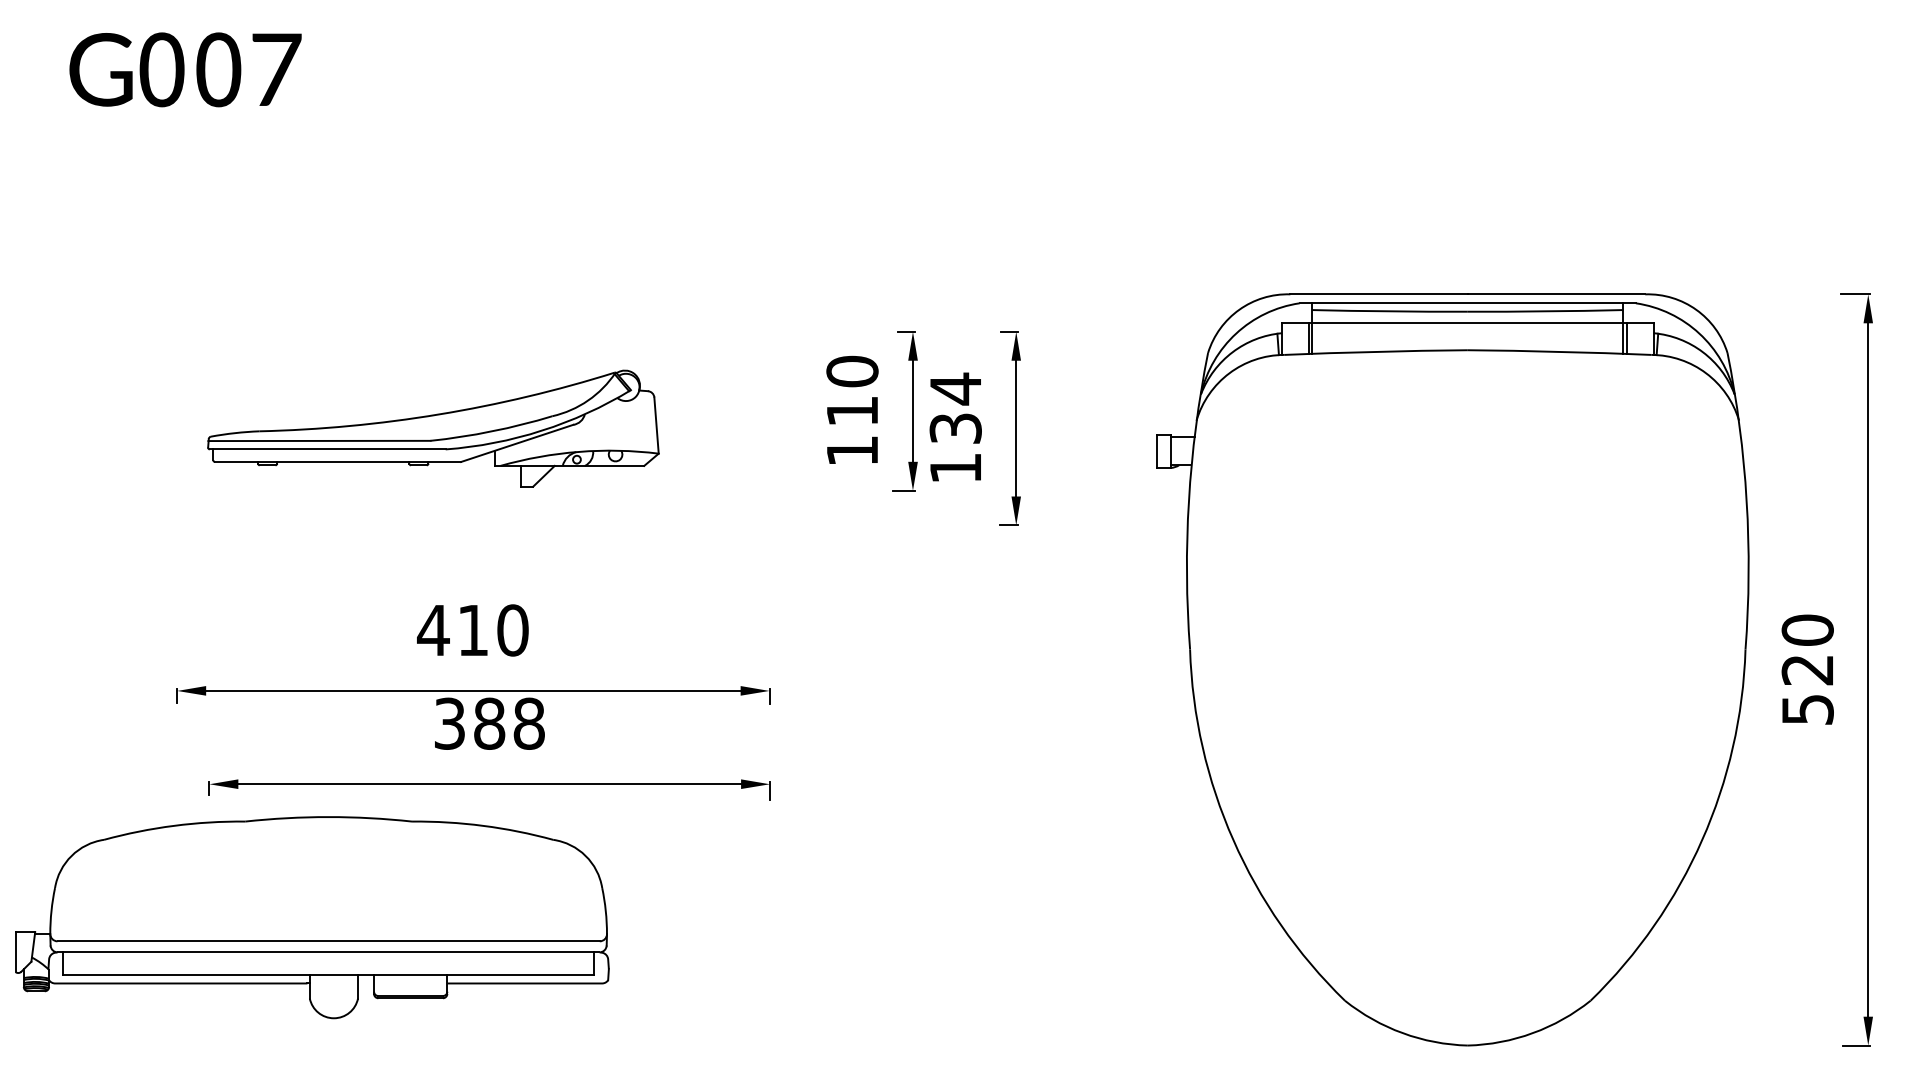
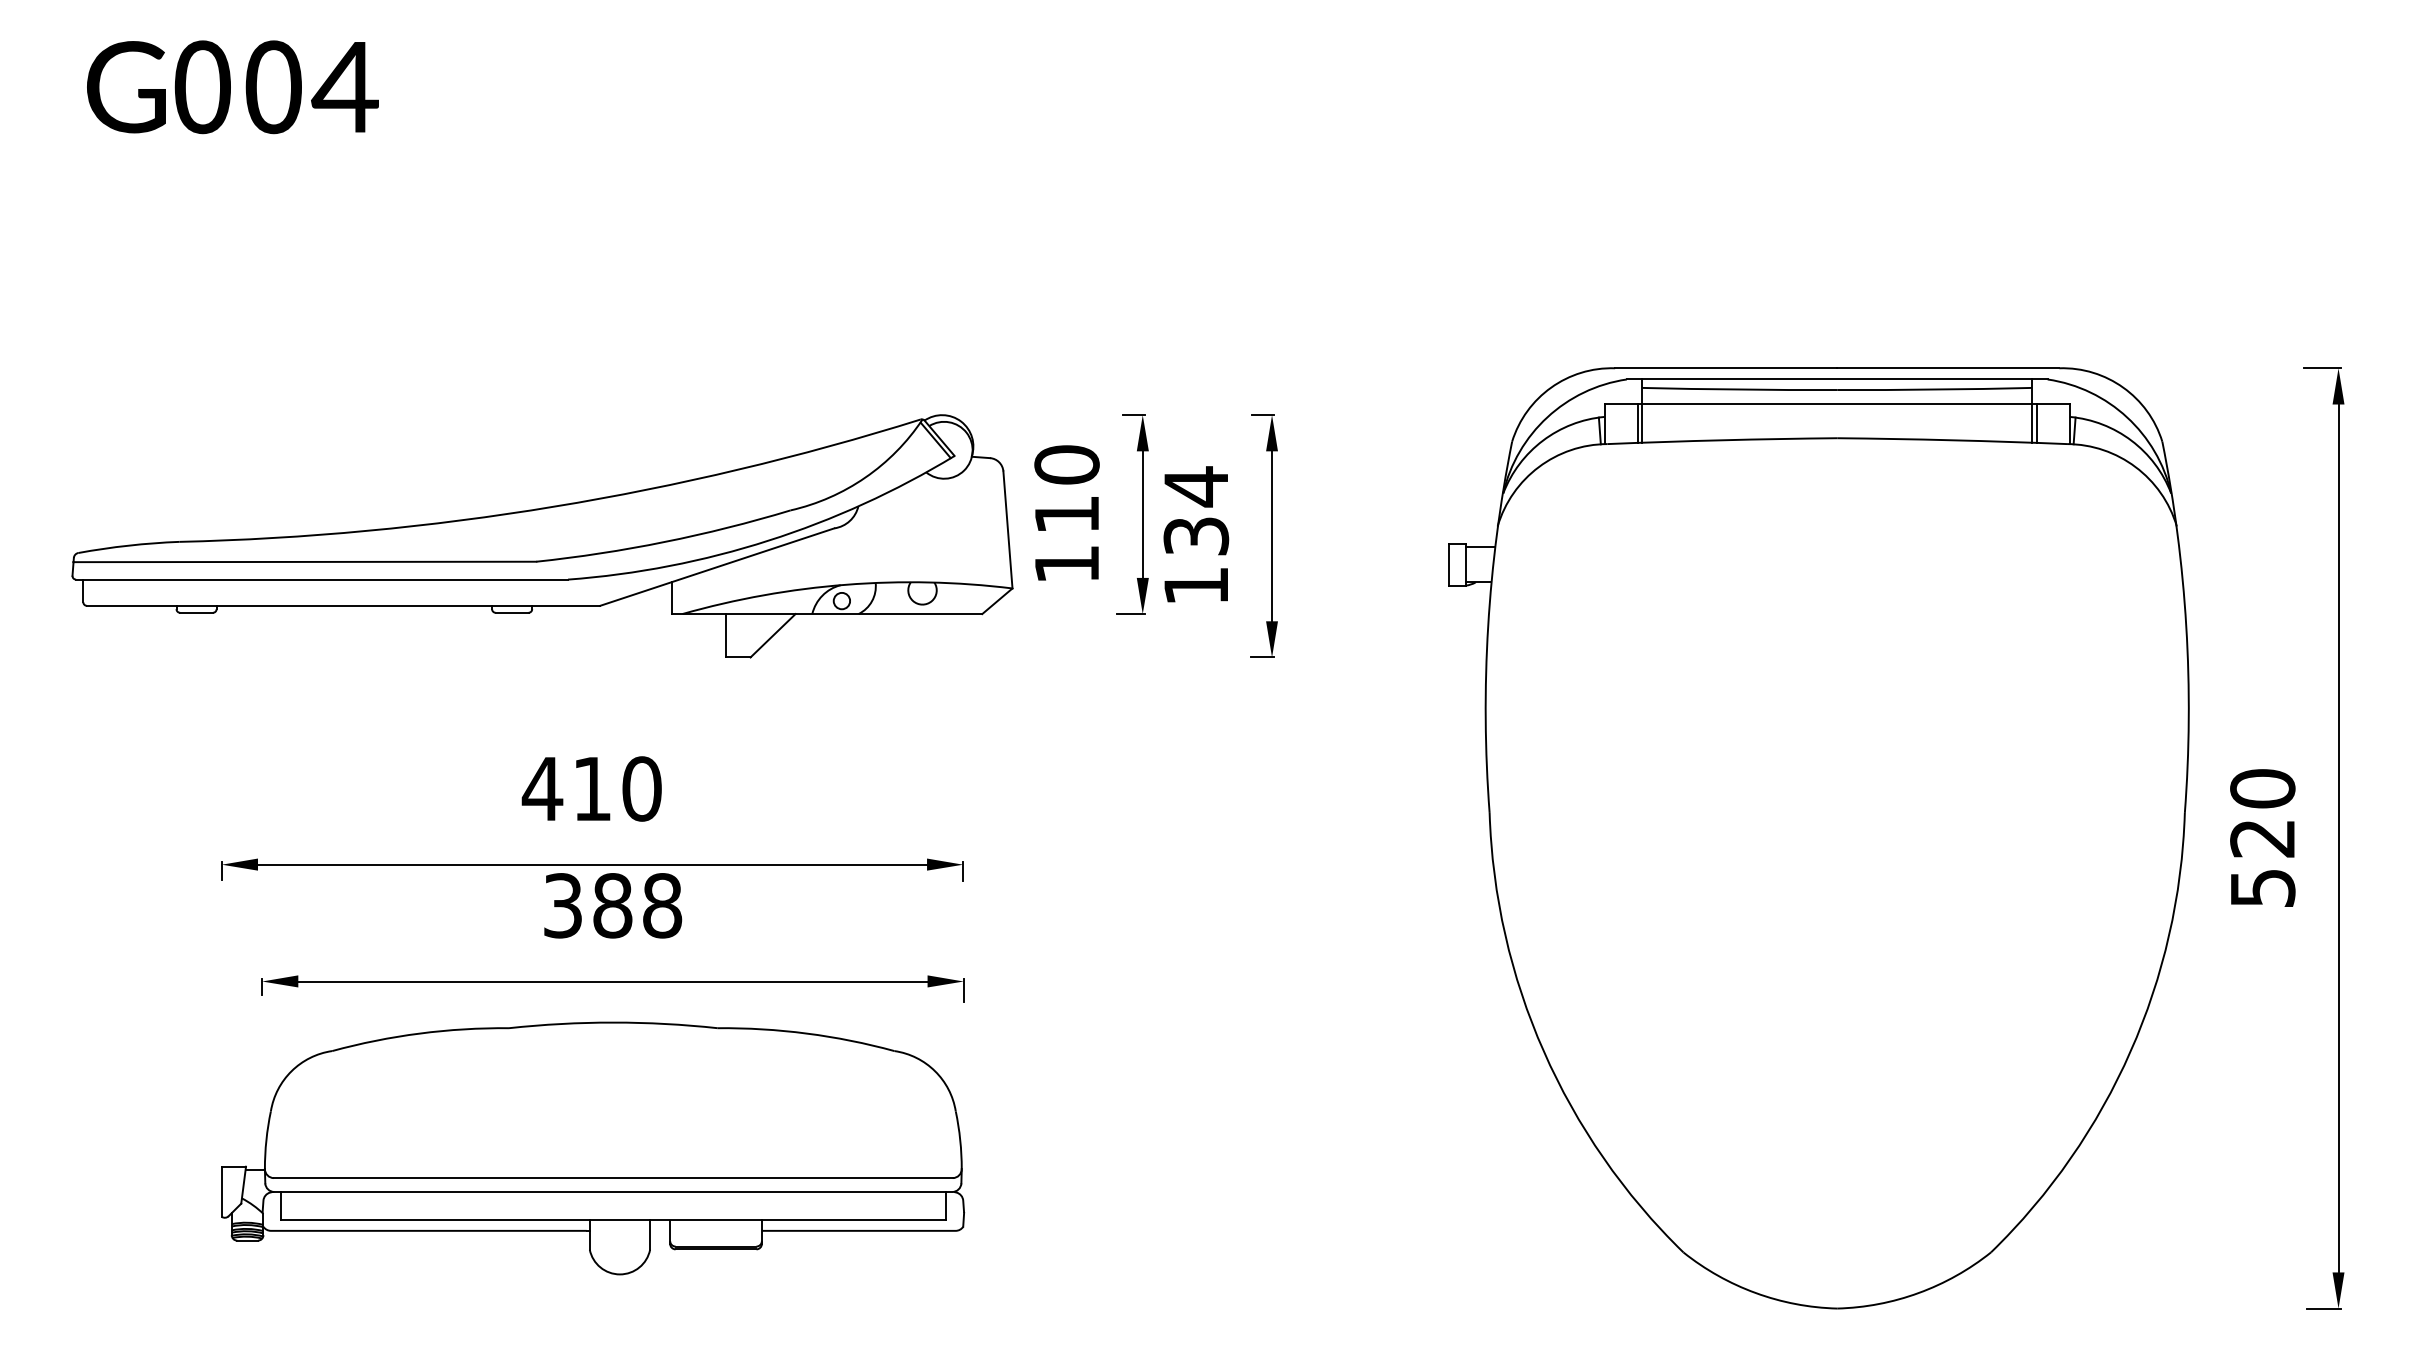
text: (275, 70) -> (344, 87), 7 -> 4
part: (433, 428) -> (542, 536), size x1.67
part: (312, 917) -> (593, 1148), moved

